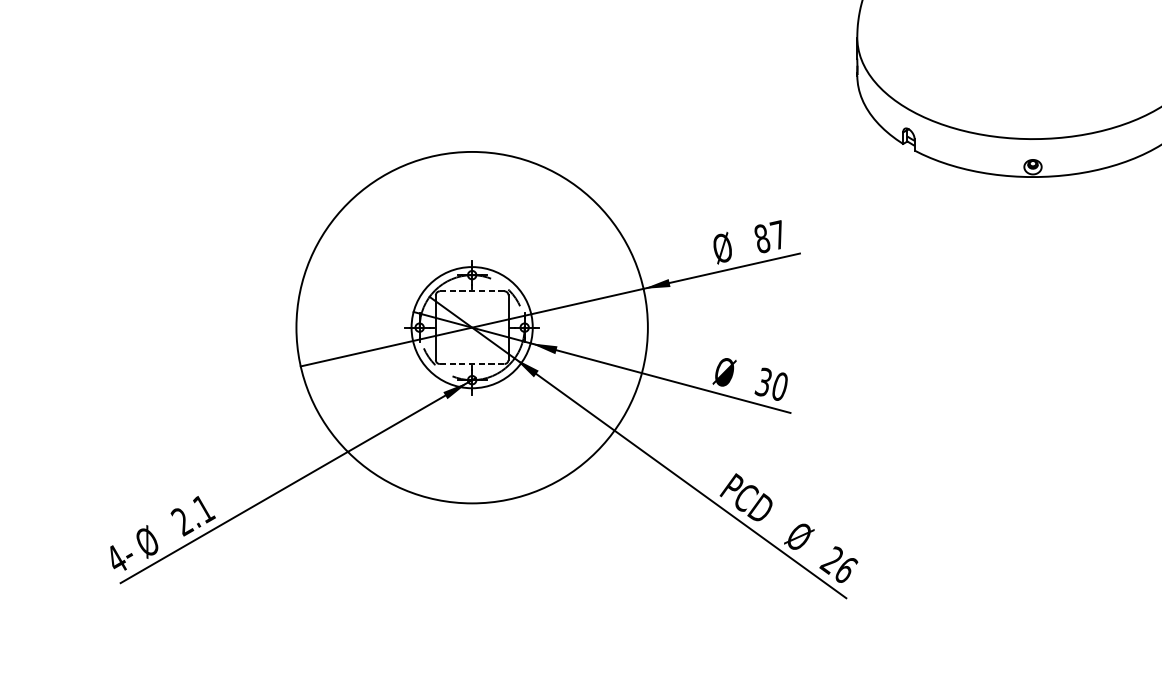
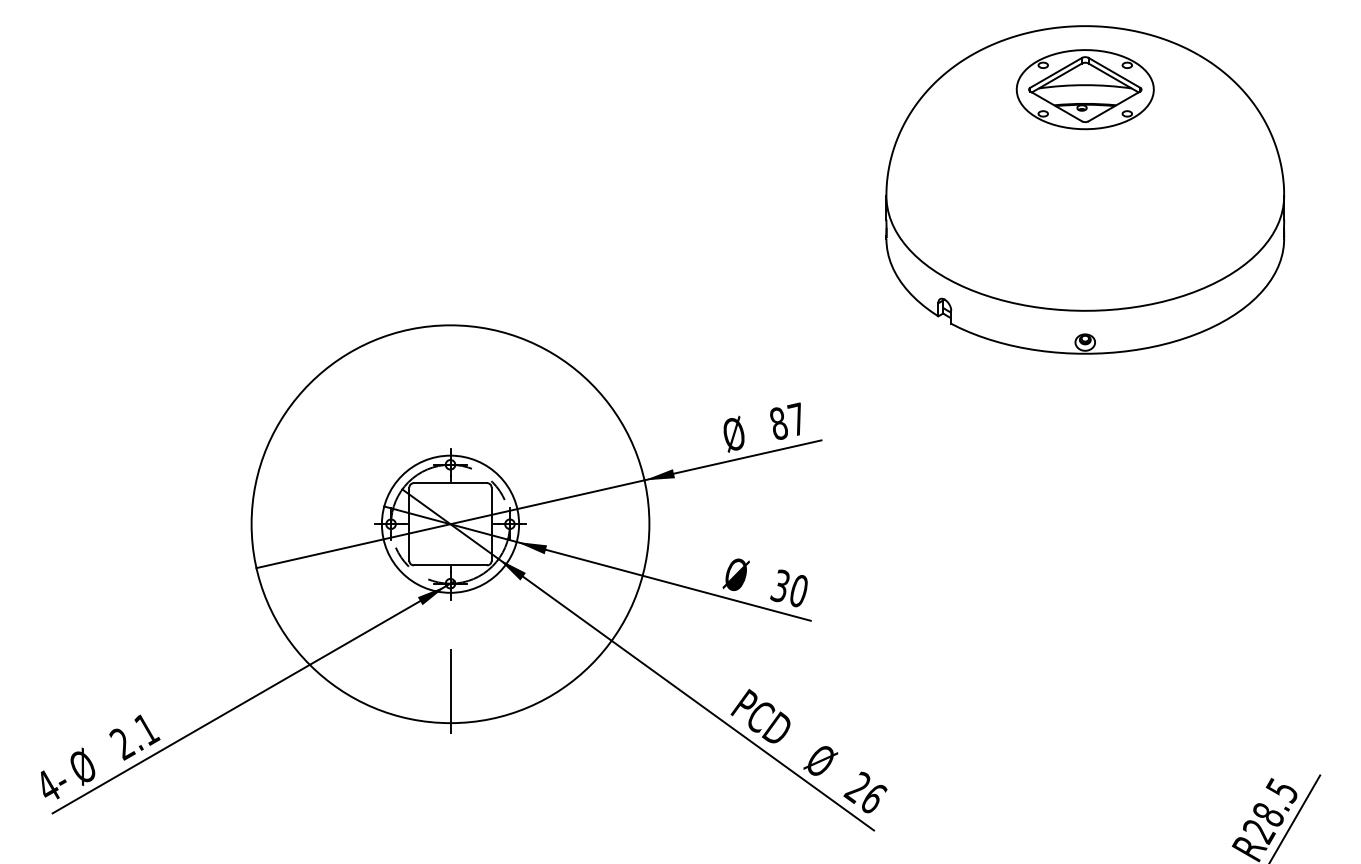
line: (472, 291) -> (450, 483), dashed -> solid
line: (472, 364) -> (450, 565), dashed -> solid
line: (472, 474) -> (450, 690), added

